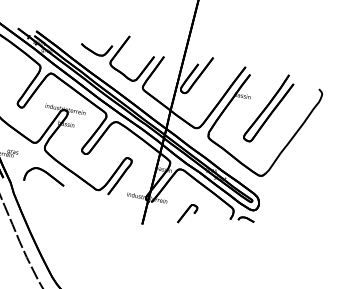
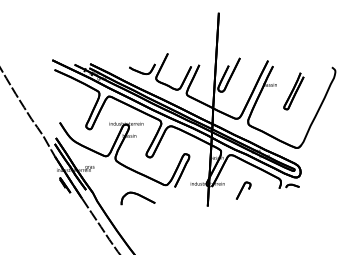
part: (268, 108) -> (293, 91), size x0.6
part: (44, 176) -> (137, 198), moved

